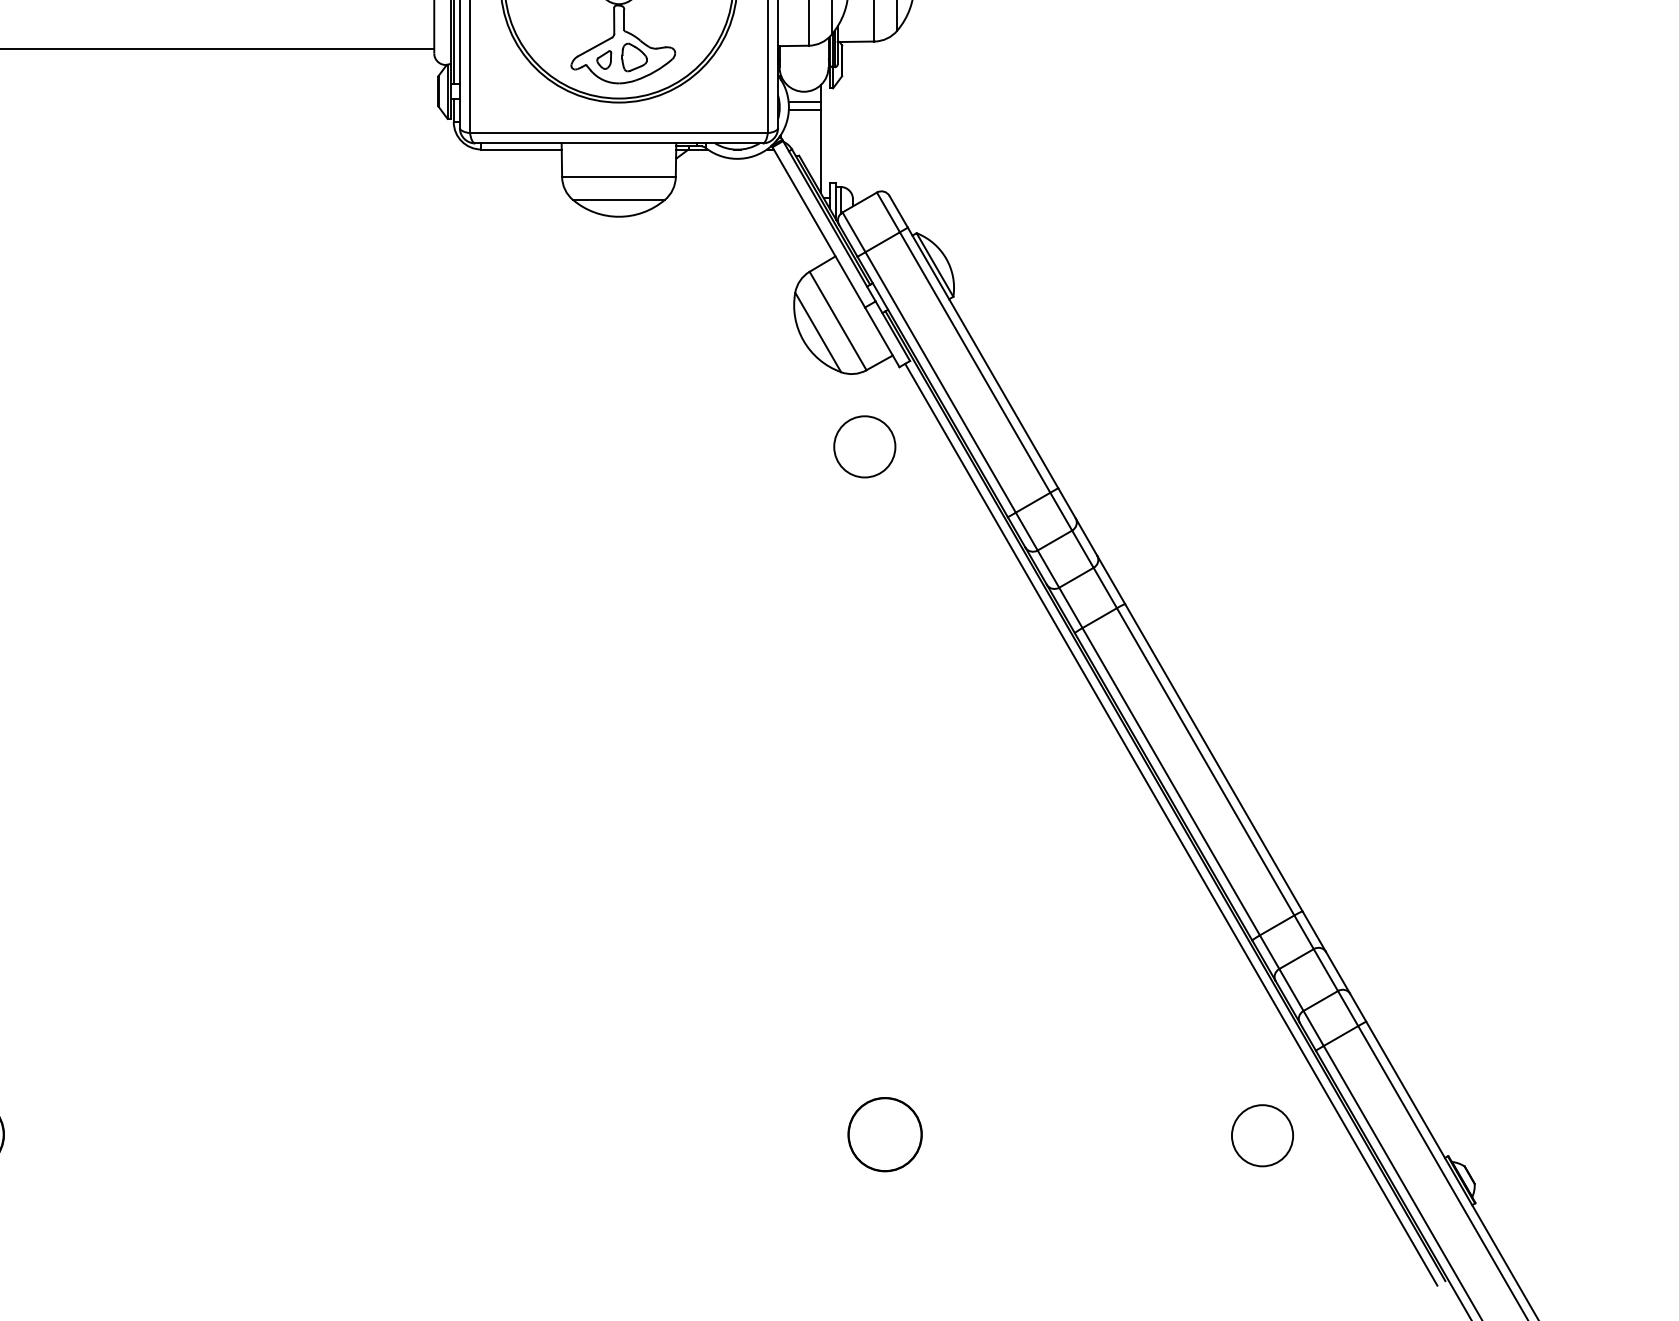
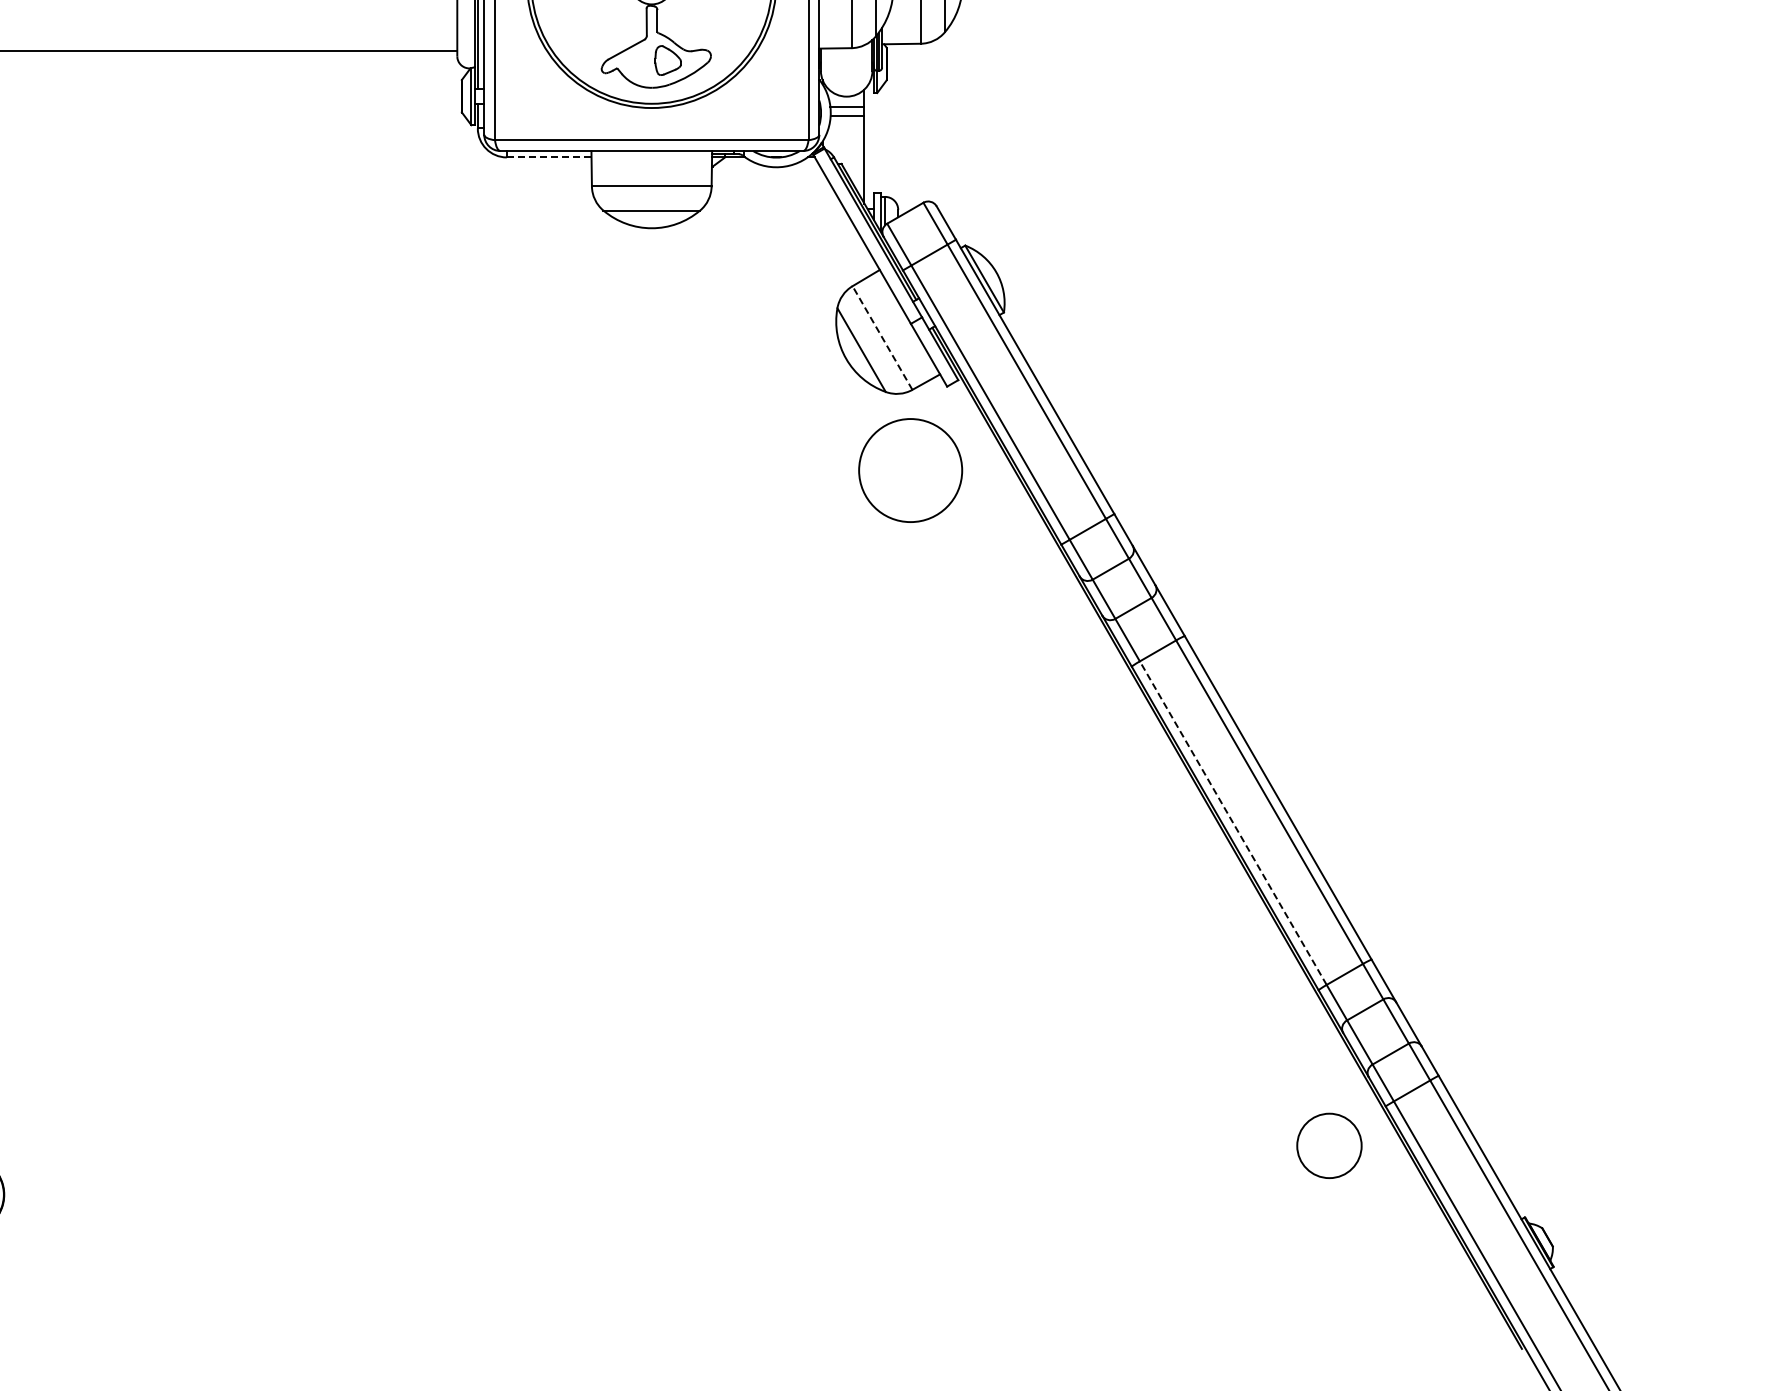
part: (603, 60) -> (635, 63), removed
line: (521, 149) -> (549, 157), solid -> dashed
line: (838, 321) -> (882, 338), solid -> dashed
circle: (864, 446) -> (910, 470), size x1.6
line: (1171, 782) -> (1233, 823), solid -> dashed
line: (1171, 824) -> (1233, 868), removed
circle: (884, 1134) -> (931, 1194), removed
circle: (1262, 1135) -> (1329, 1145), moved

